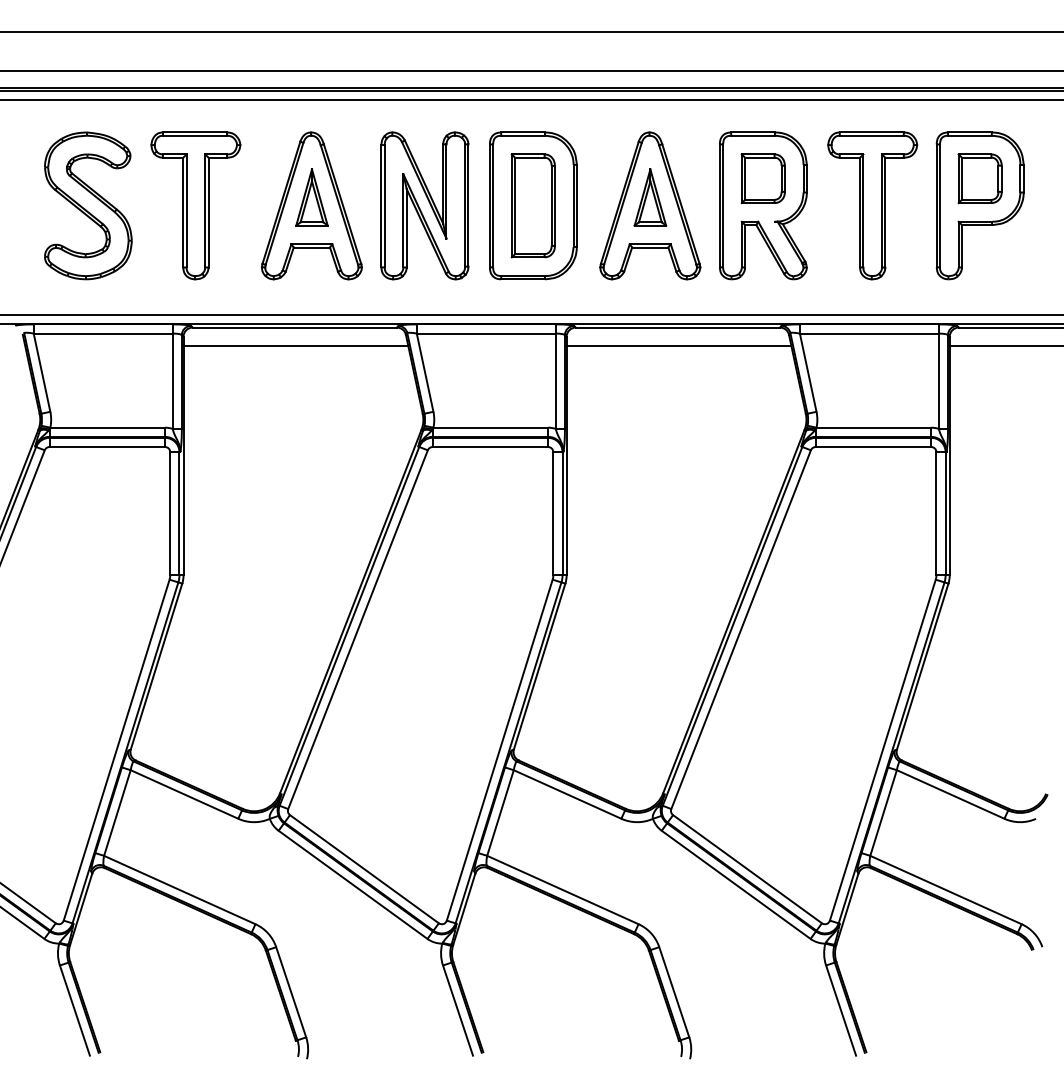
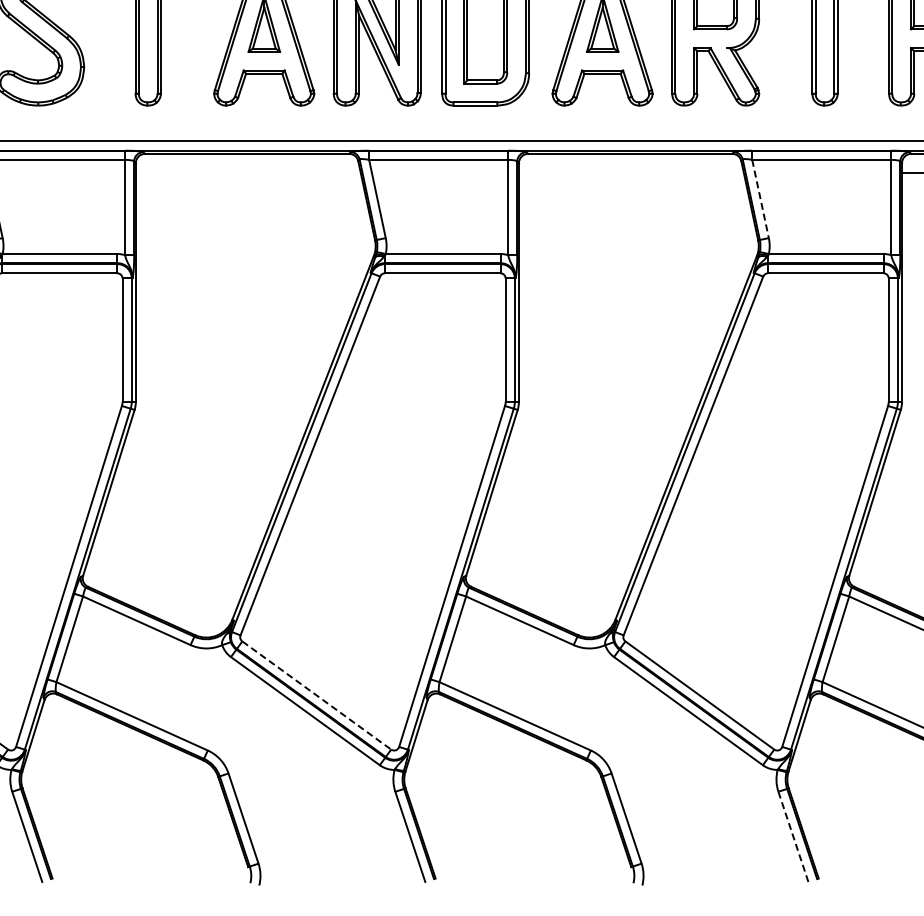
line: (295, 346) -> (247, 172), removed
line: (678, 346) -> (630, 172), removed
line: (808, 372) -> (760, 198), solid -> dashed
line: (364, 869) -> (316, 695), solid -> dashed
line: (841, 1010) -> (793, 836), solid -> dashed

